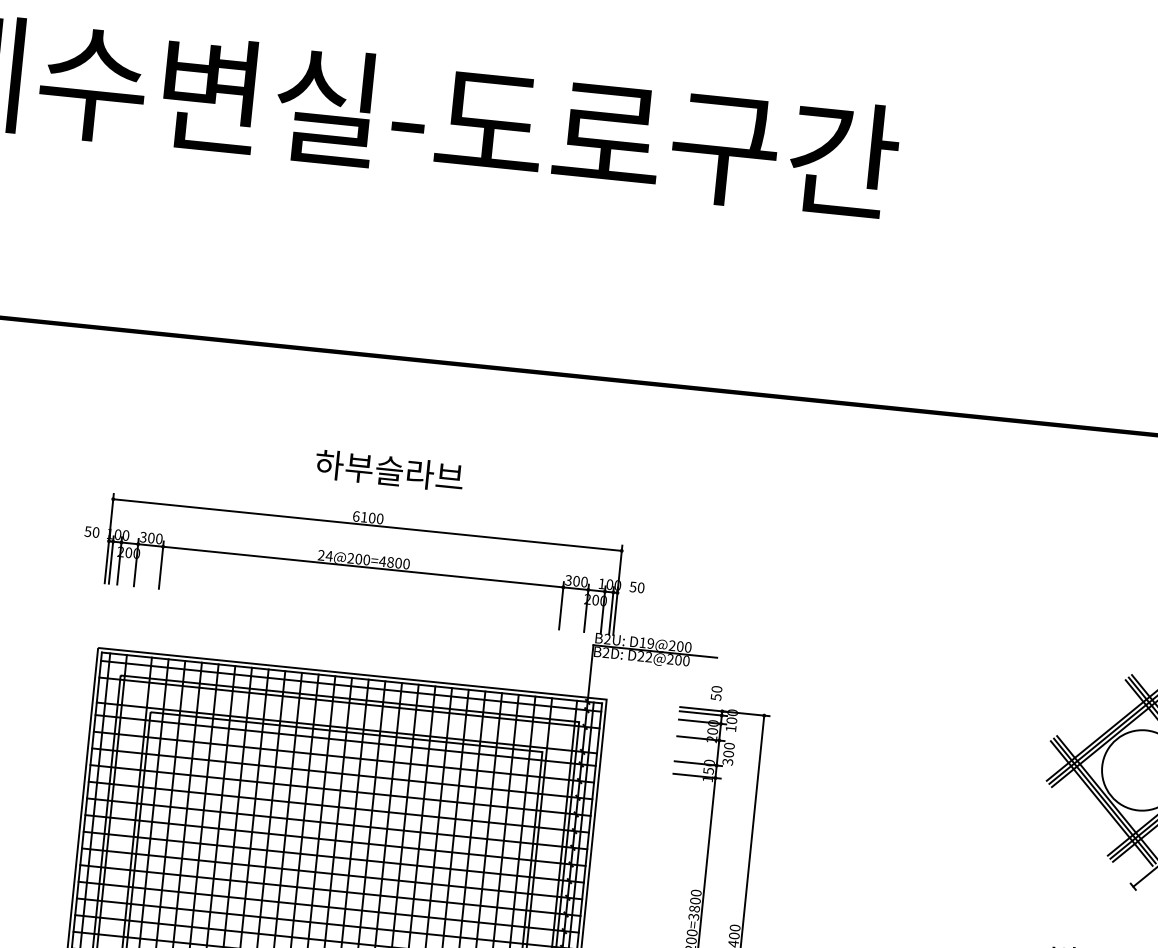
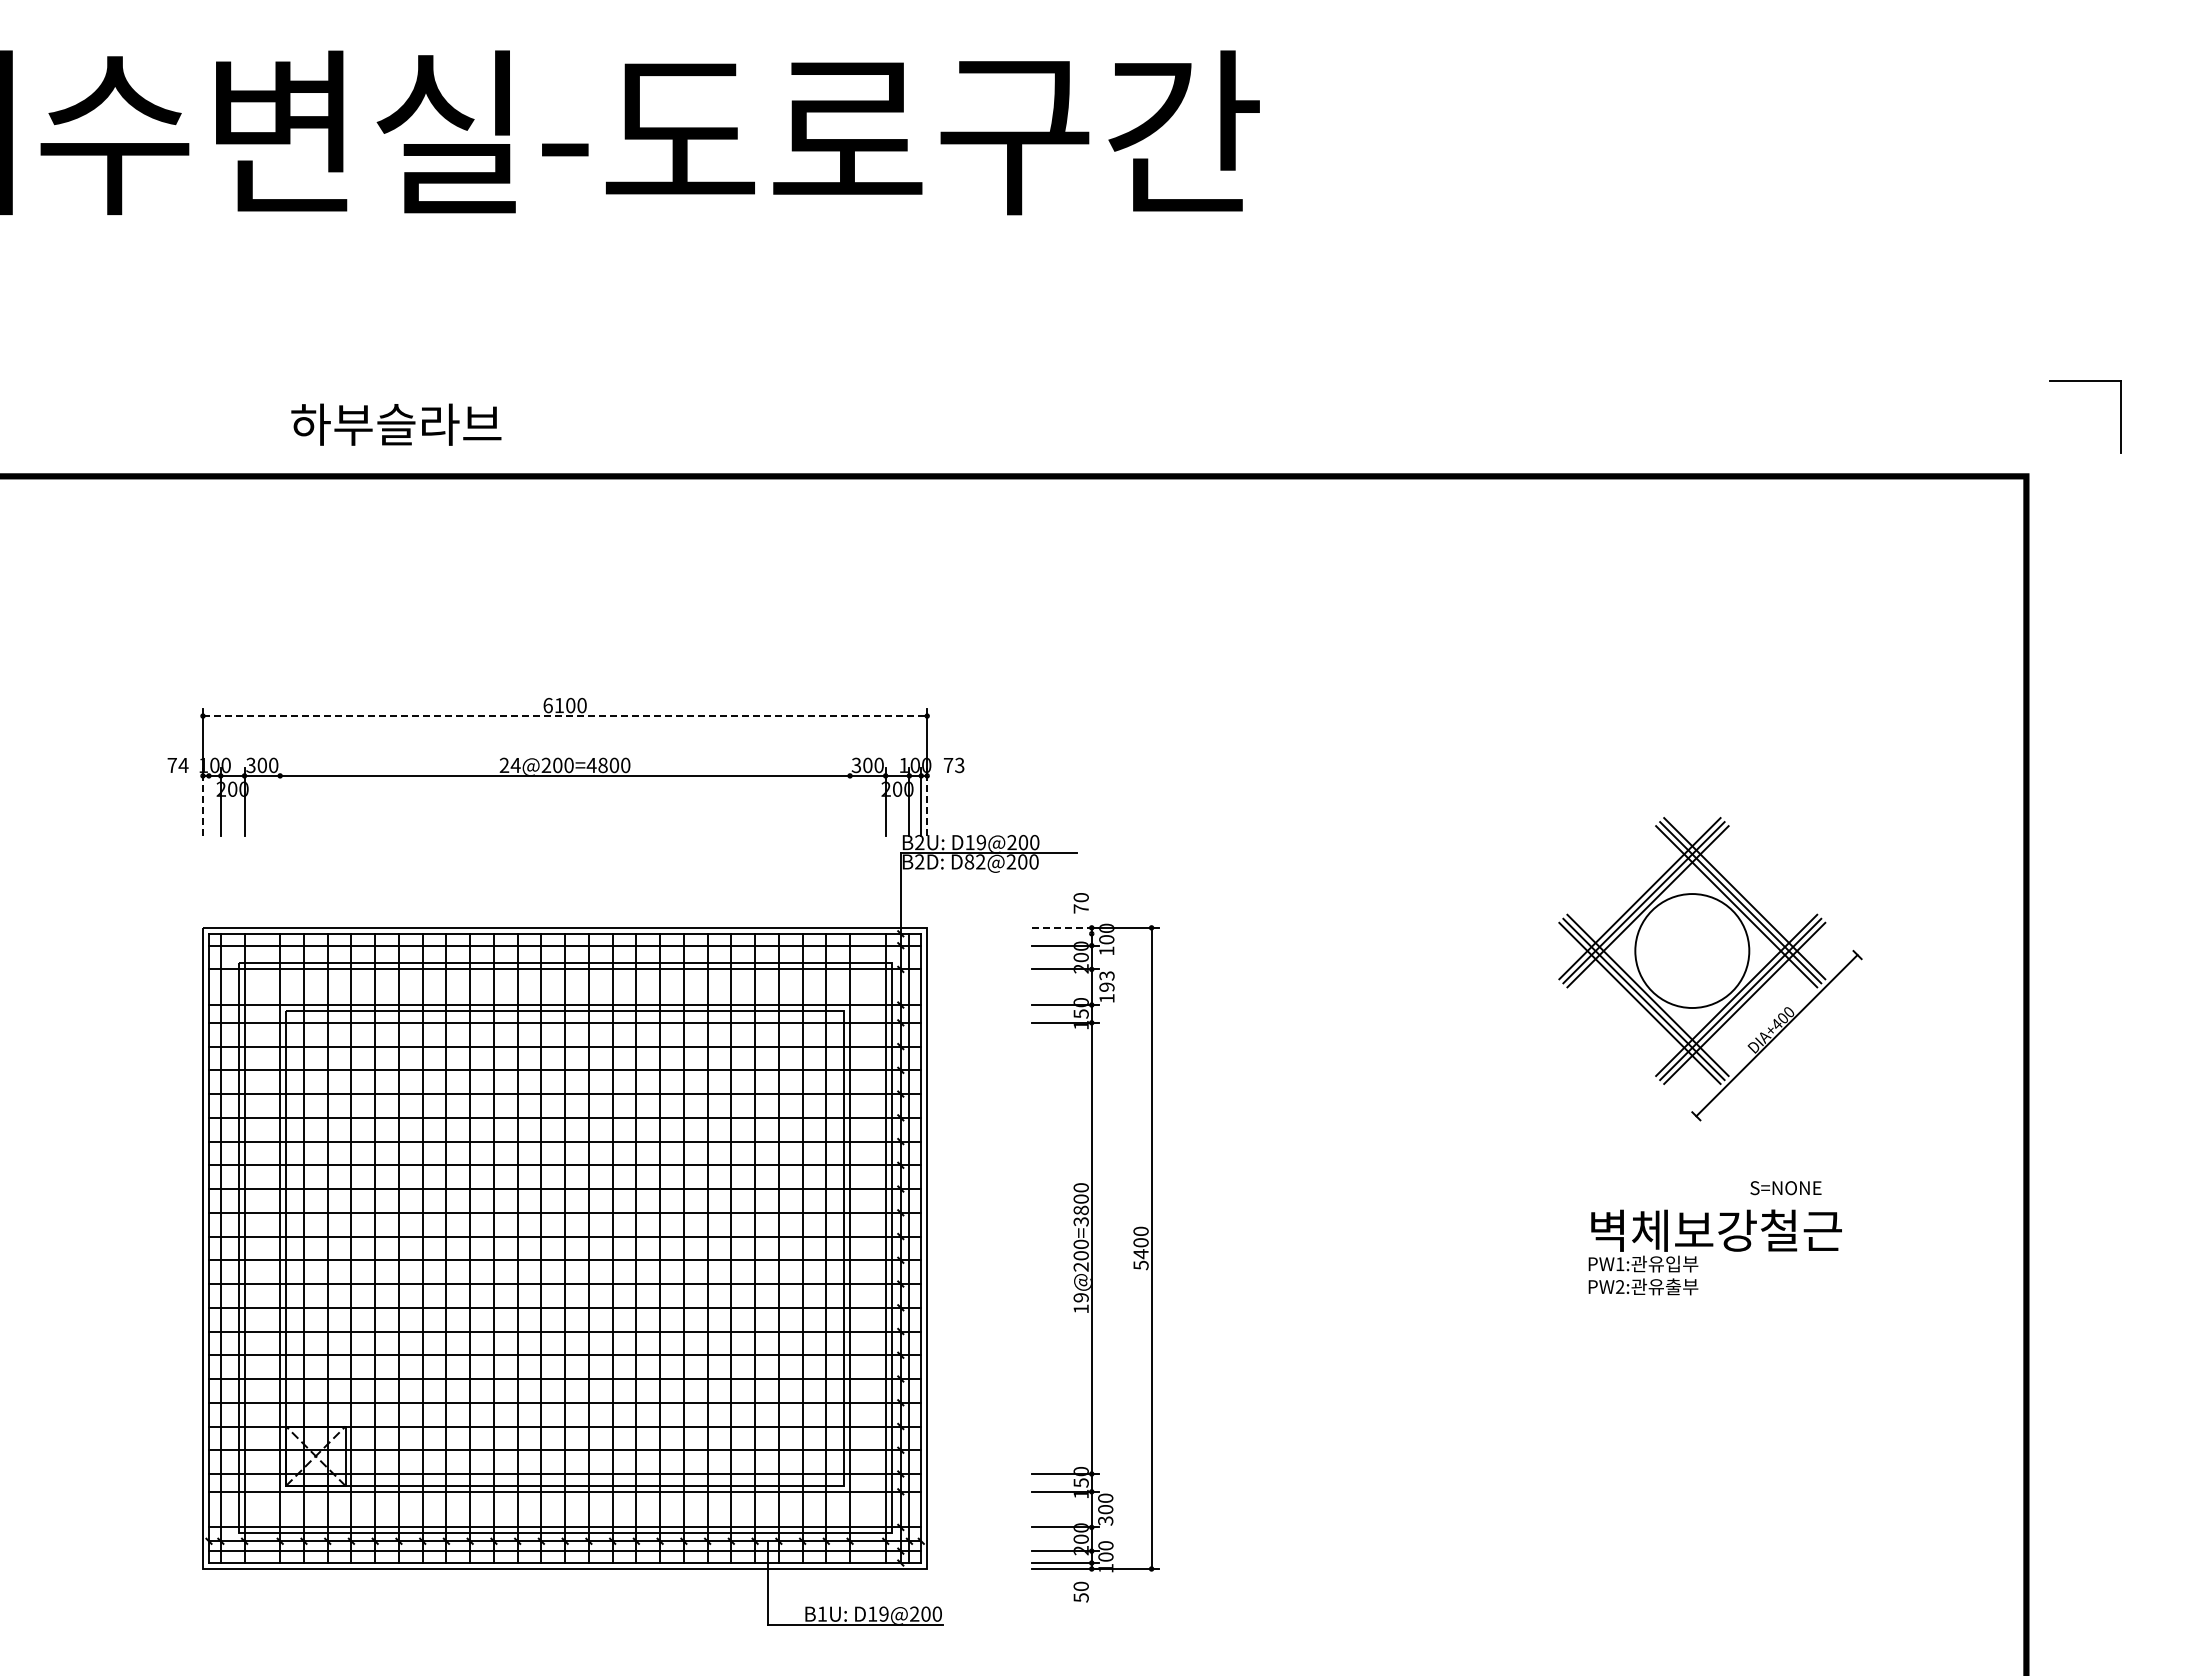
text: (389, 470) -> (396, 424), moved
line: (367, 525) -> (565, 716), solid -> dashed
text: (91, 532) -> (177, 765), 50 -> 74
line: (107, 559) -> (203, 802), solid -> dashed
line: (111, 559) -> (208, 801), removed
line: (161, 564) -> (280, 801), removed
text: (636, 587) -> (953, 765), 50 -> 73
line: (561, 605) -> (850, 801), removed
line: (615, 611) -> (927, 802), solid -> dashed
text: (641, 656) -> (969, 861), D22@200 -> D82@200
text: (715, 696) -> (1080, 908), 50 -> 70
line: (703, 709) -> (1065, 927), solid -> dashed
line: (703, 713) -> (1065, 933), removed
text: (728, 754) -> (1106, 987), 300 -> 193

